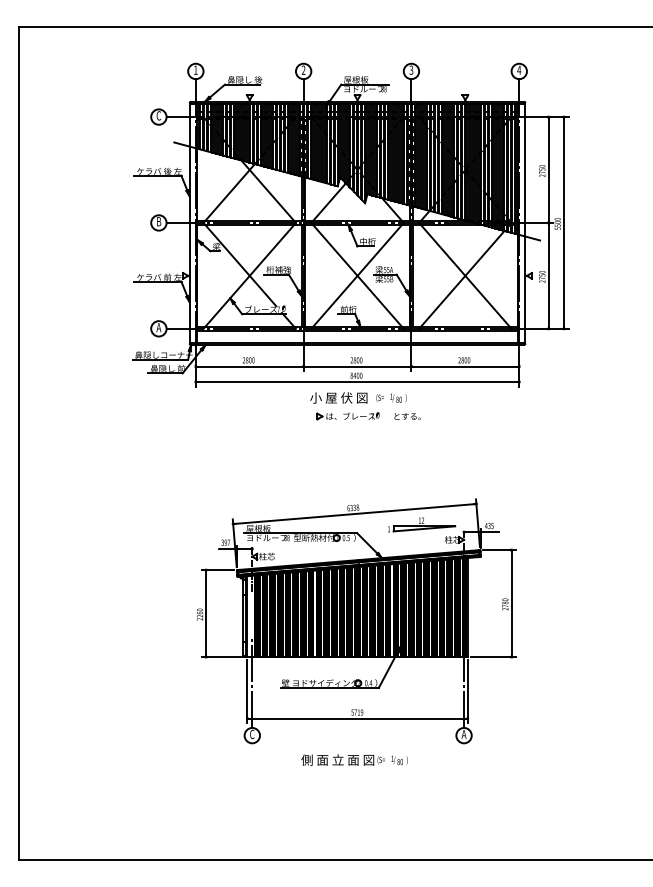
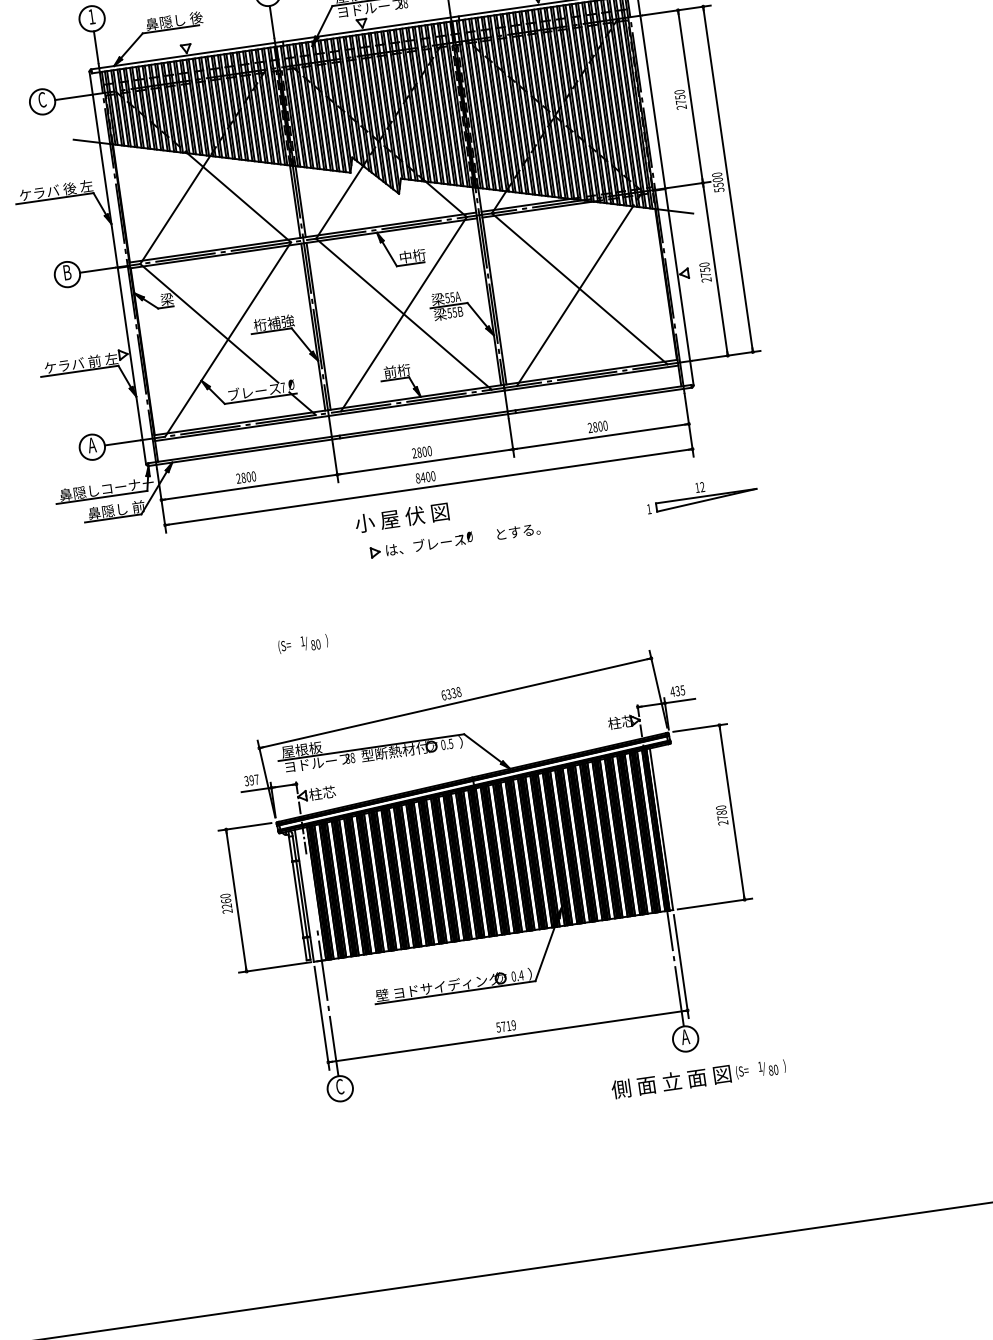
text: (391, 397) -> (302, 642), moved
part: (422, 524) -> (702, 493), moved
text: (354, 759) -> (698, 1076), moved

